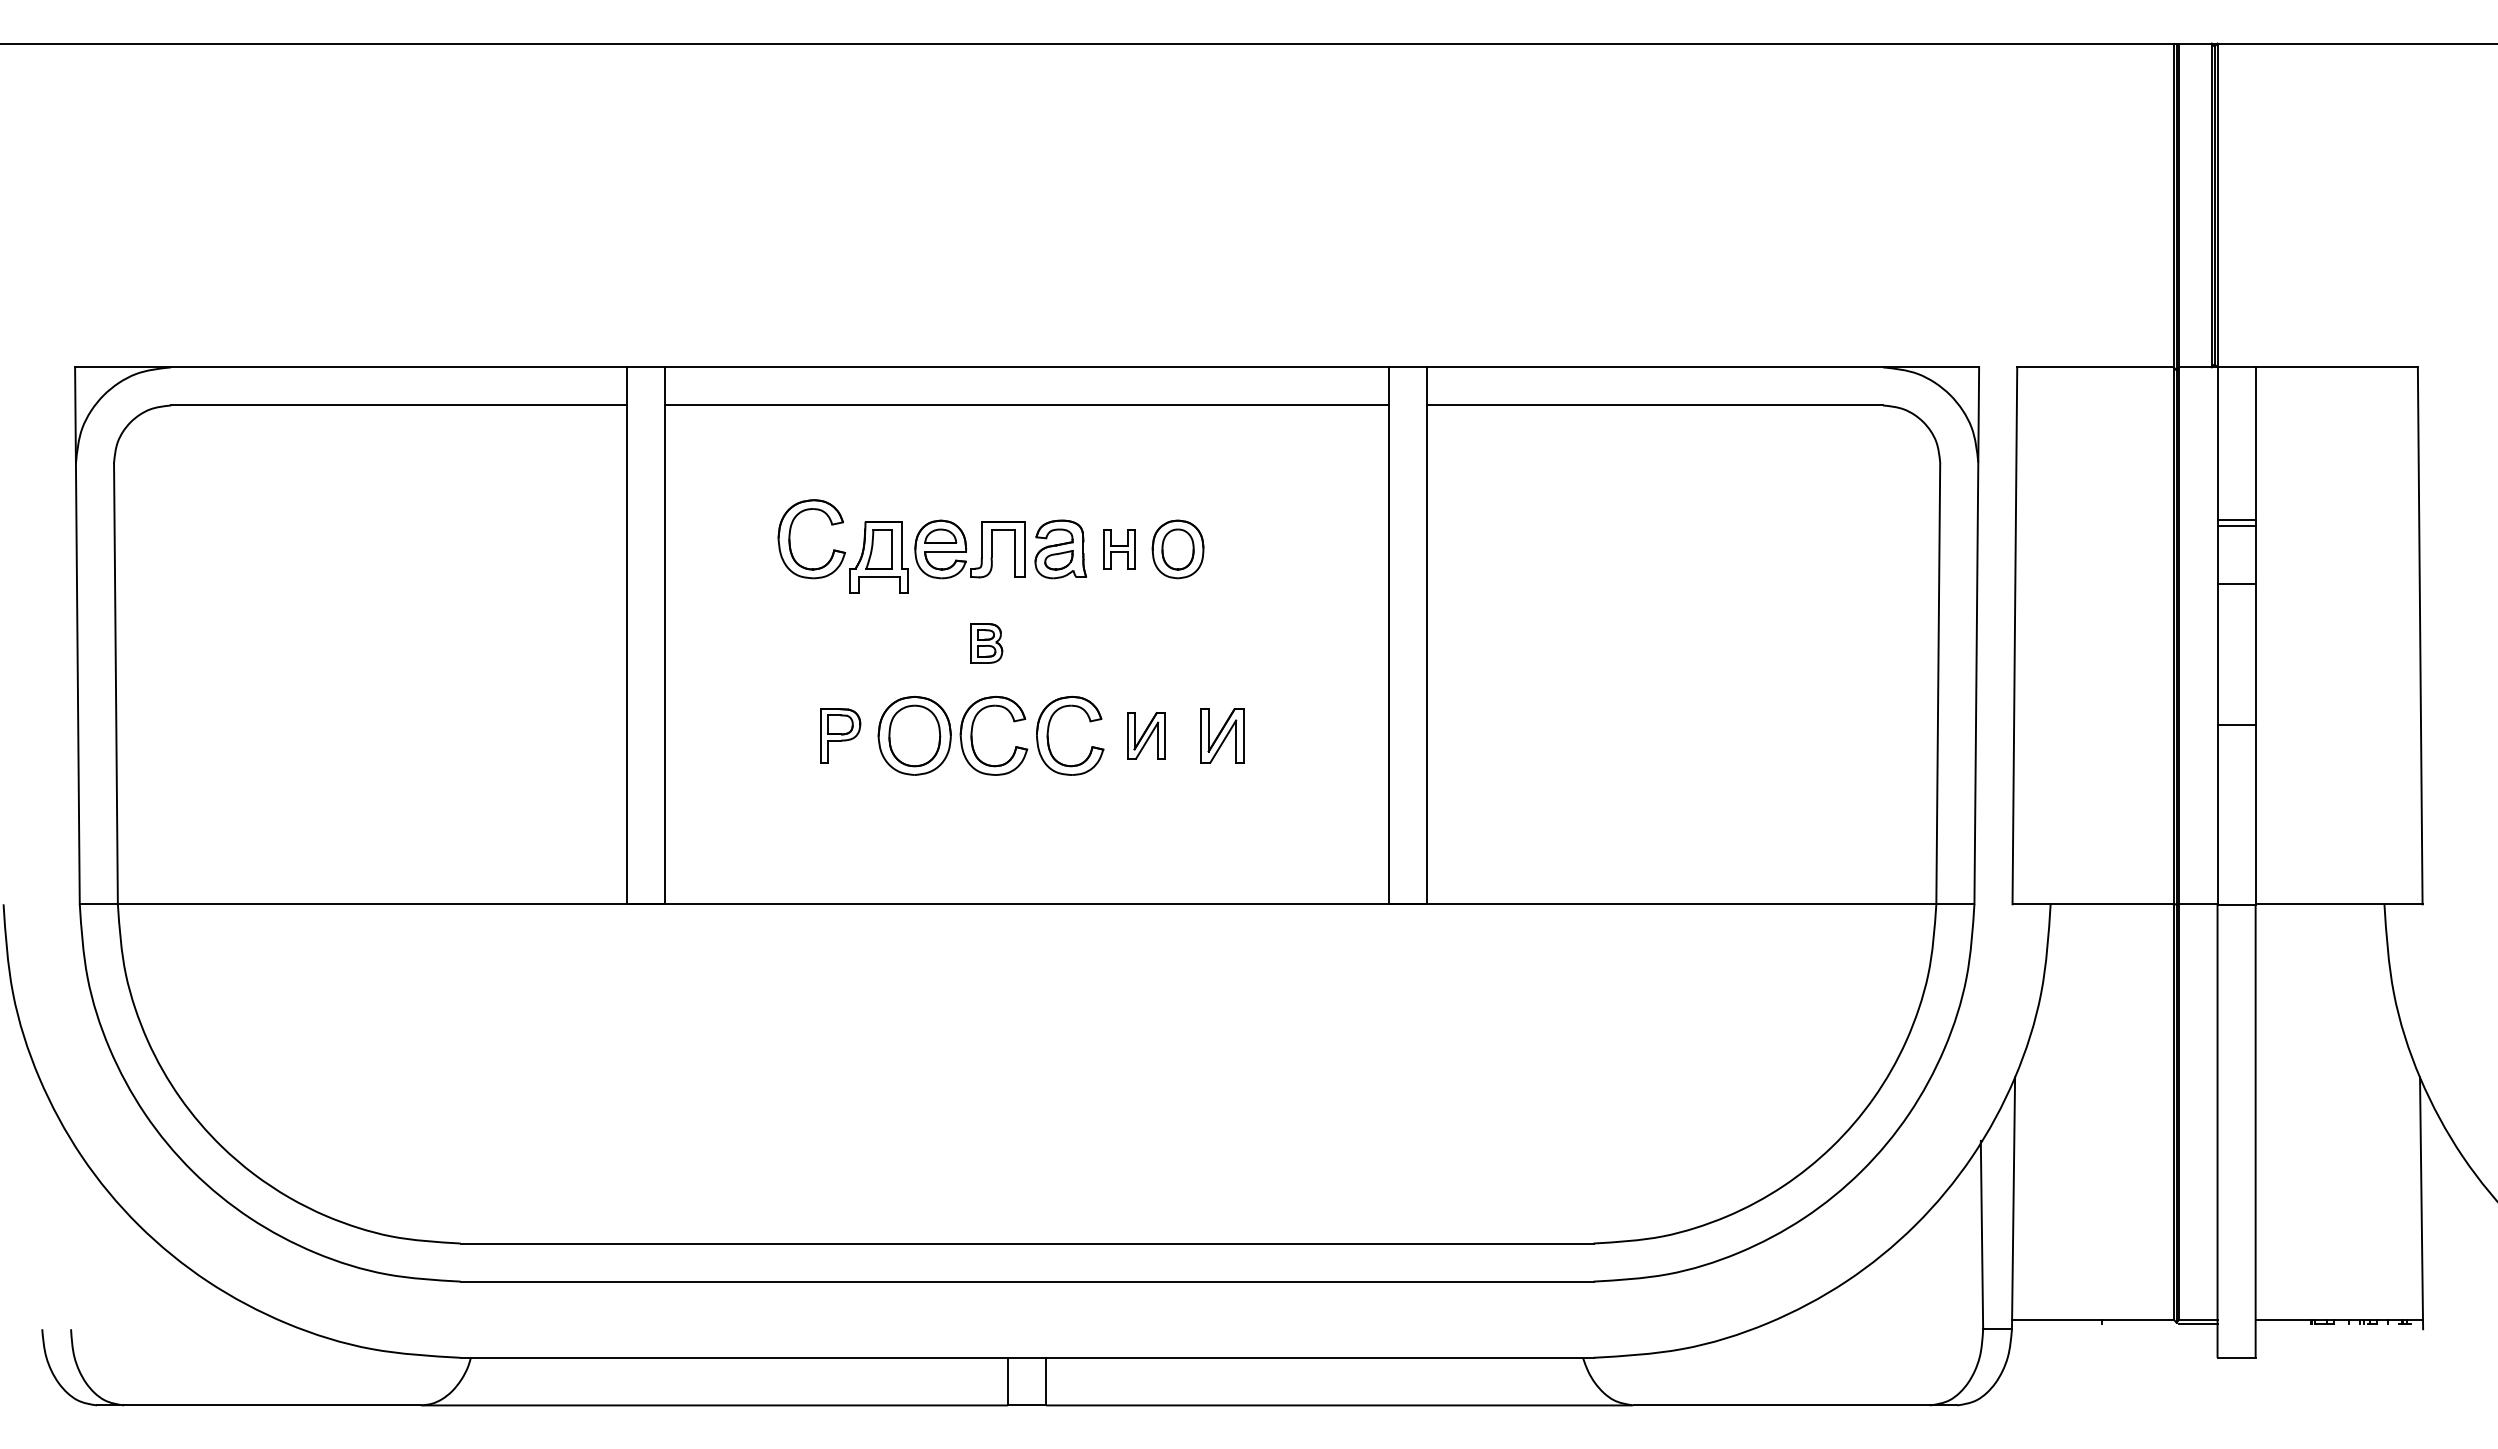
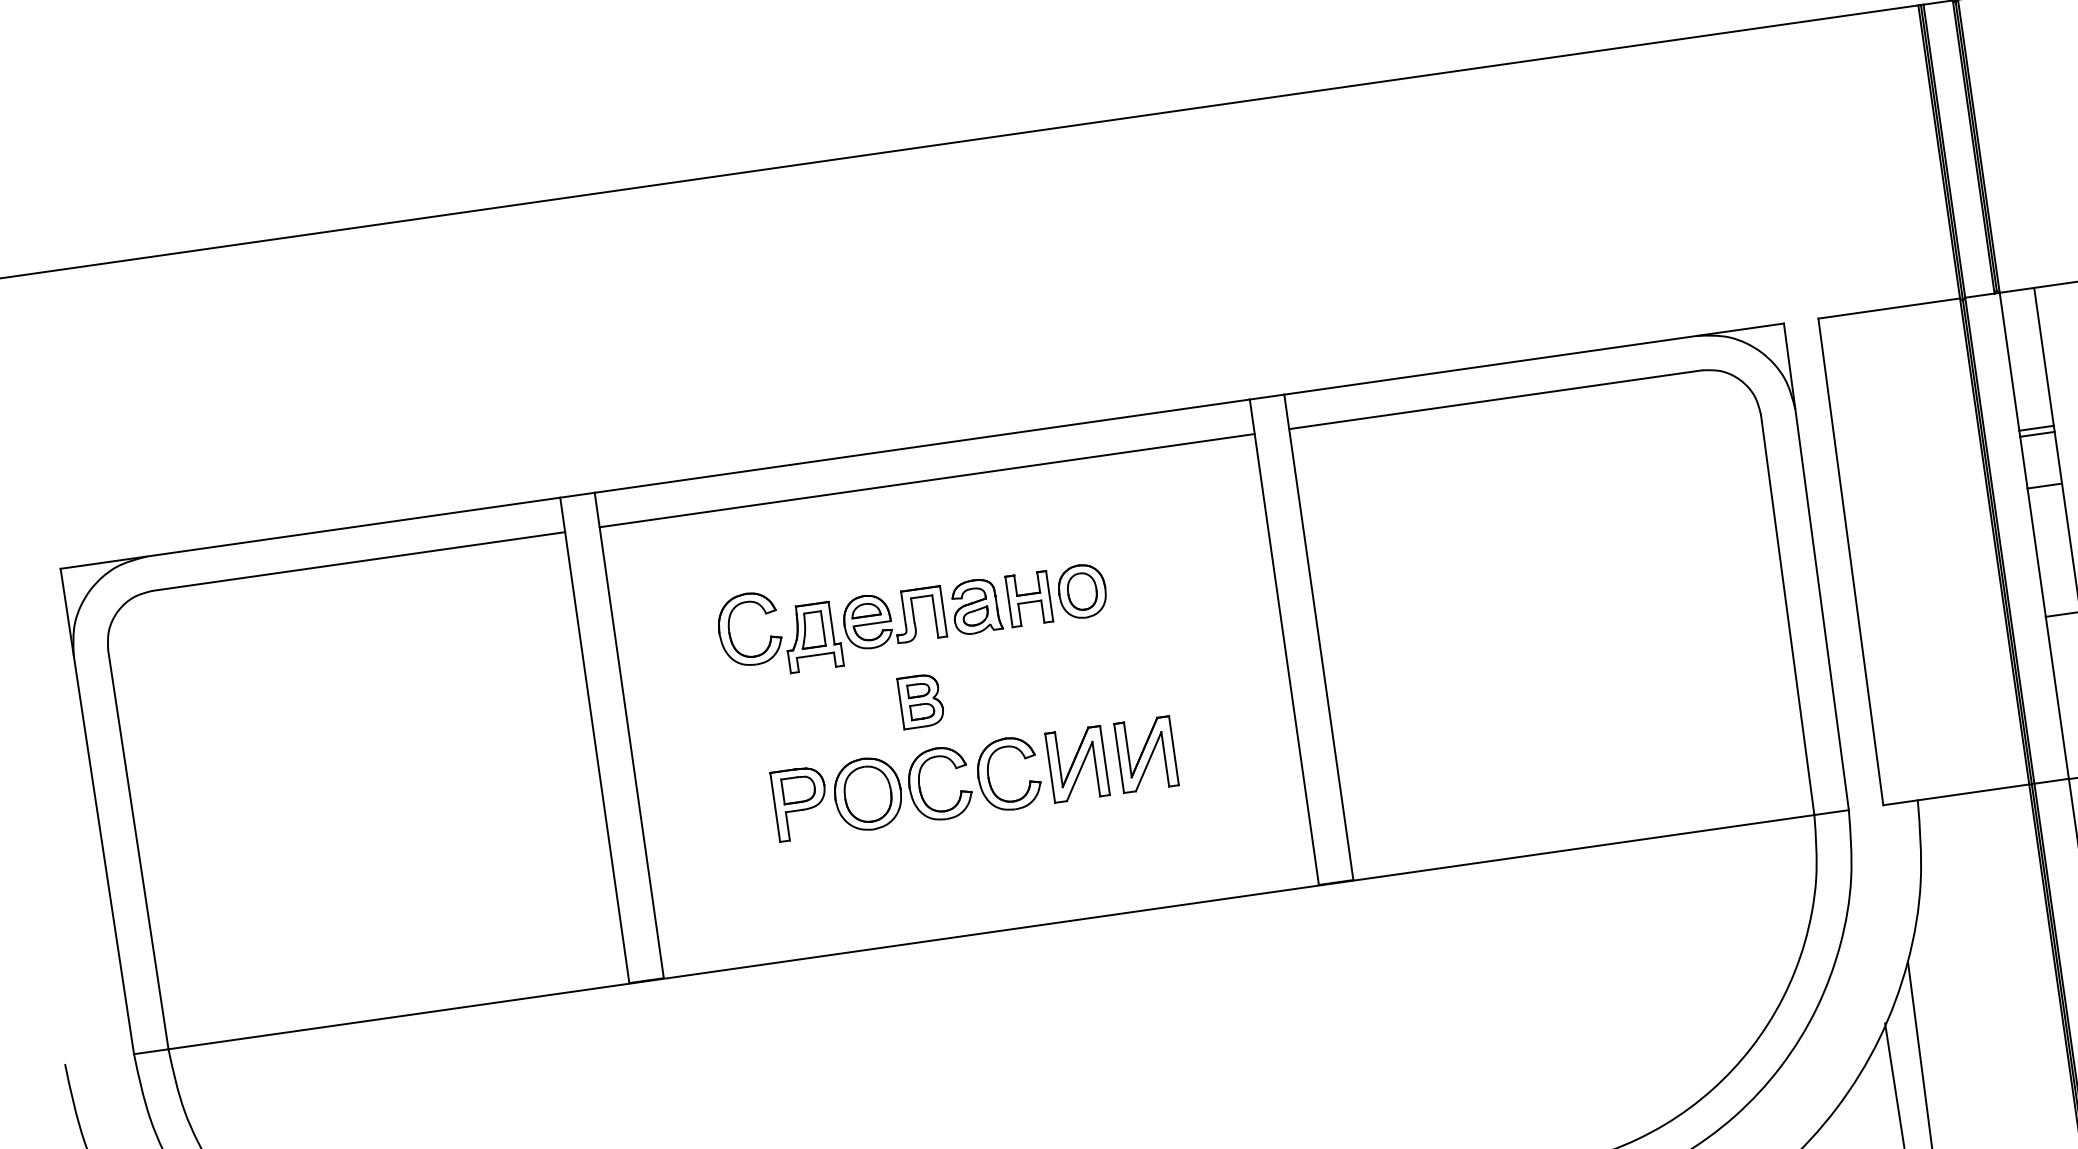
part: (1119, 549) -> (1029, 599), size x1.43
part: (986, 643) -> (921, 701), size x1.43
part: (840, 735) -> (800, 803), size x1.43
part: (1146, 735) -> (1077, 763), size x1.67
part: (1222, 735) -> (1146, 754), size x1.43

